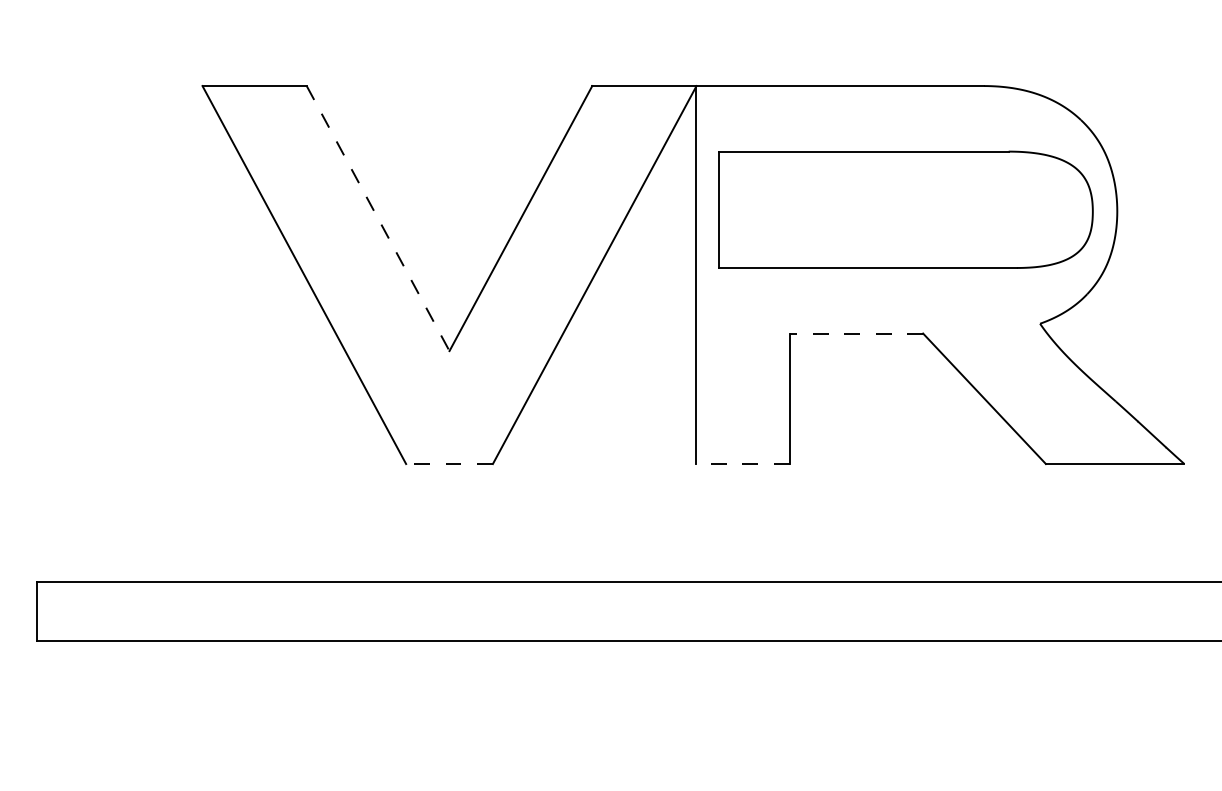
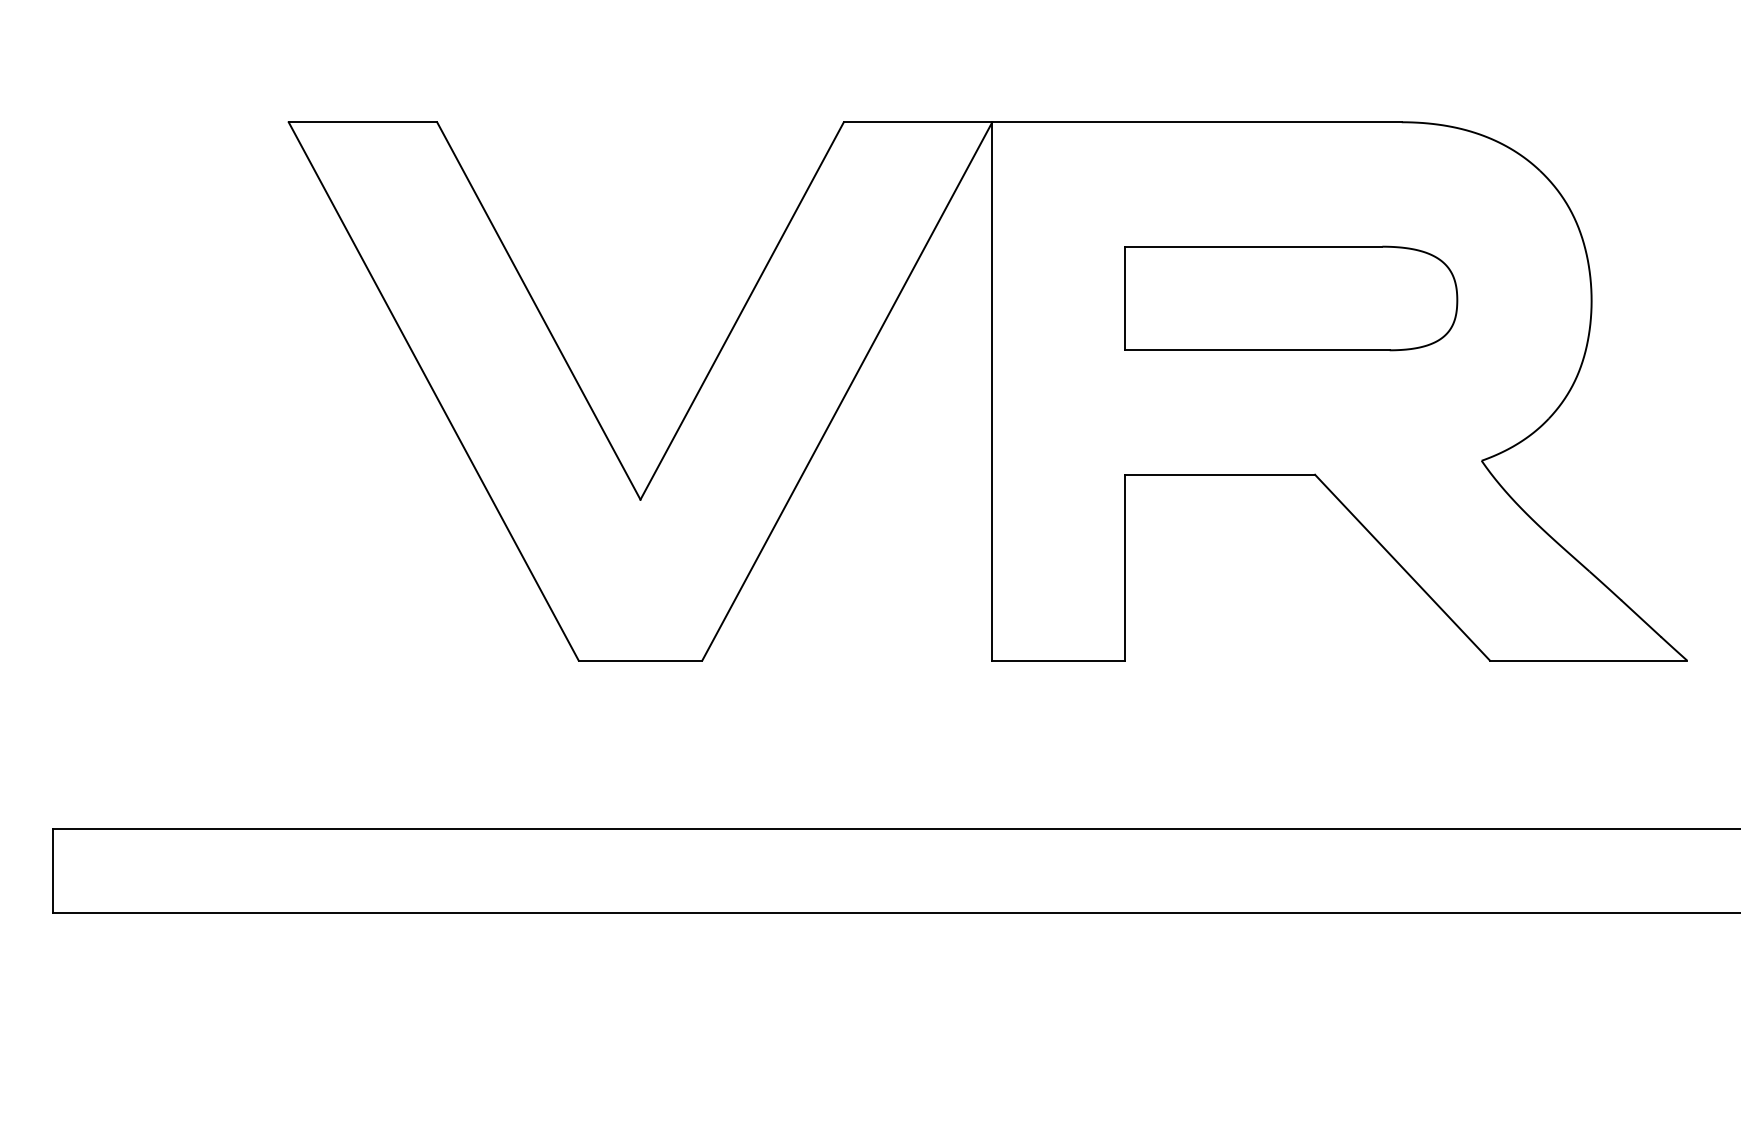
part: (906, 209) -> (1291, 298), size x0.62
line: (378, 218) -> (539, 311), dashed -> solid
line: (856, 333) -> (1219, 474), dashed -> solid
line: (449, 463) -> (640, 660), dashed -> solid
line: (742, 463) -> (1057, 660), dashed -> solid

